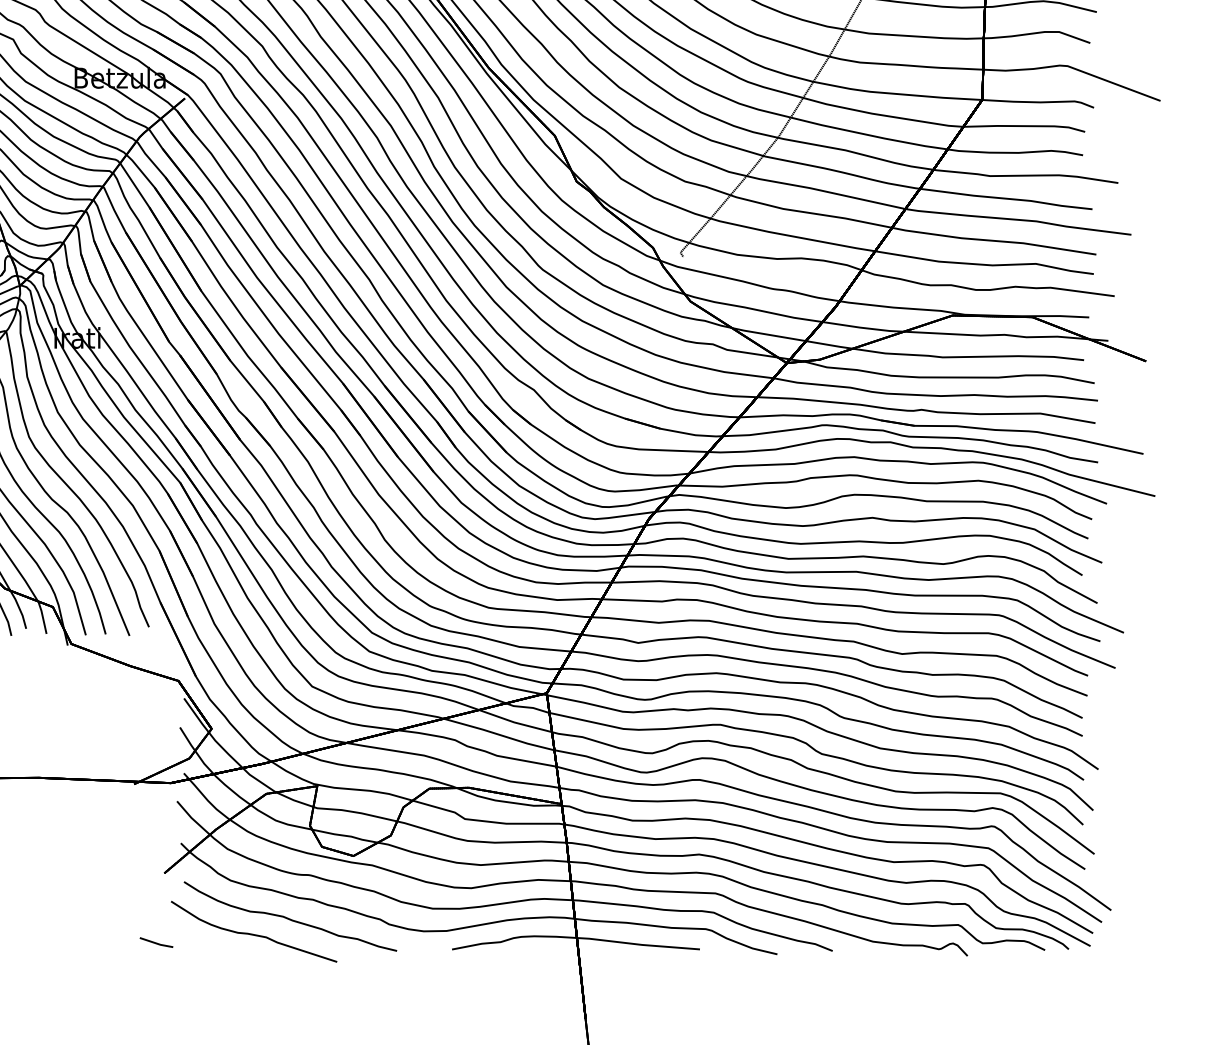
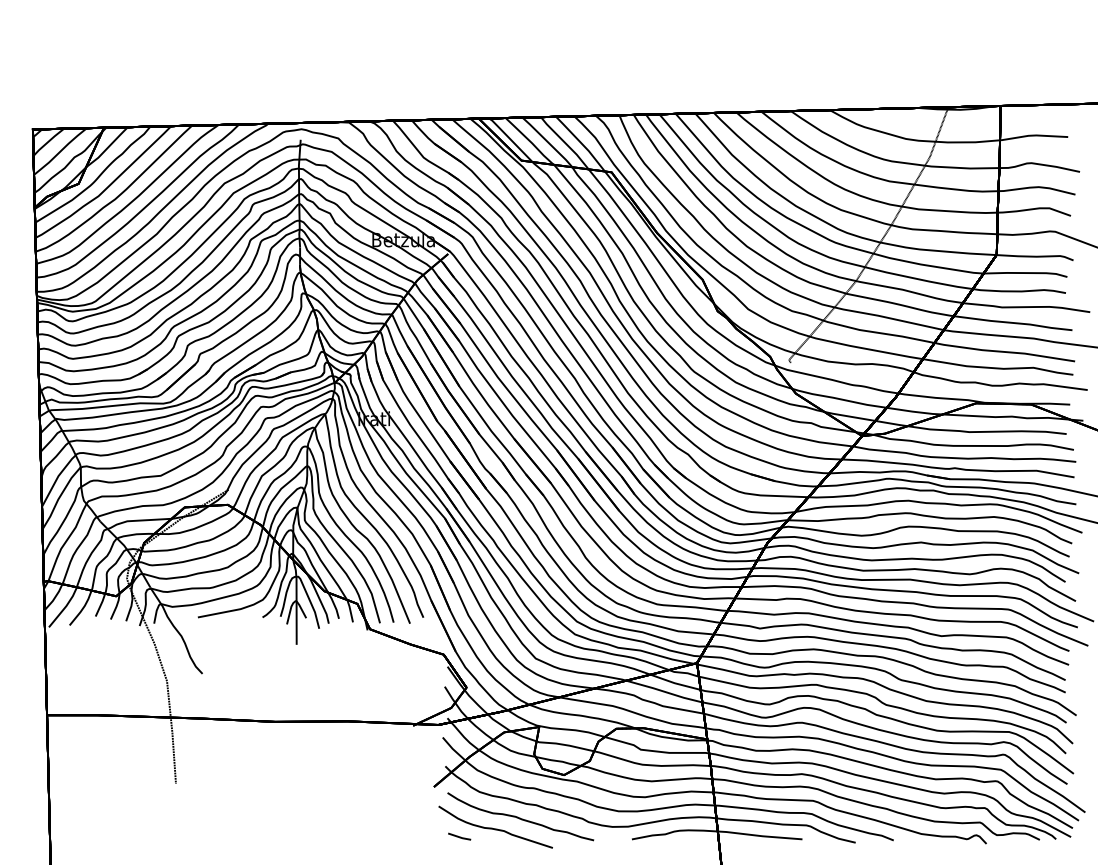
line: (156, 942) -> (459, 836), moved

